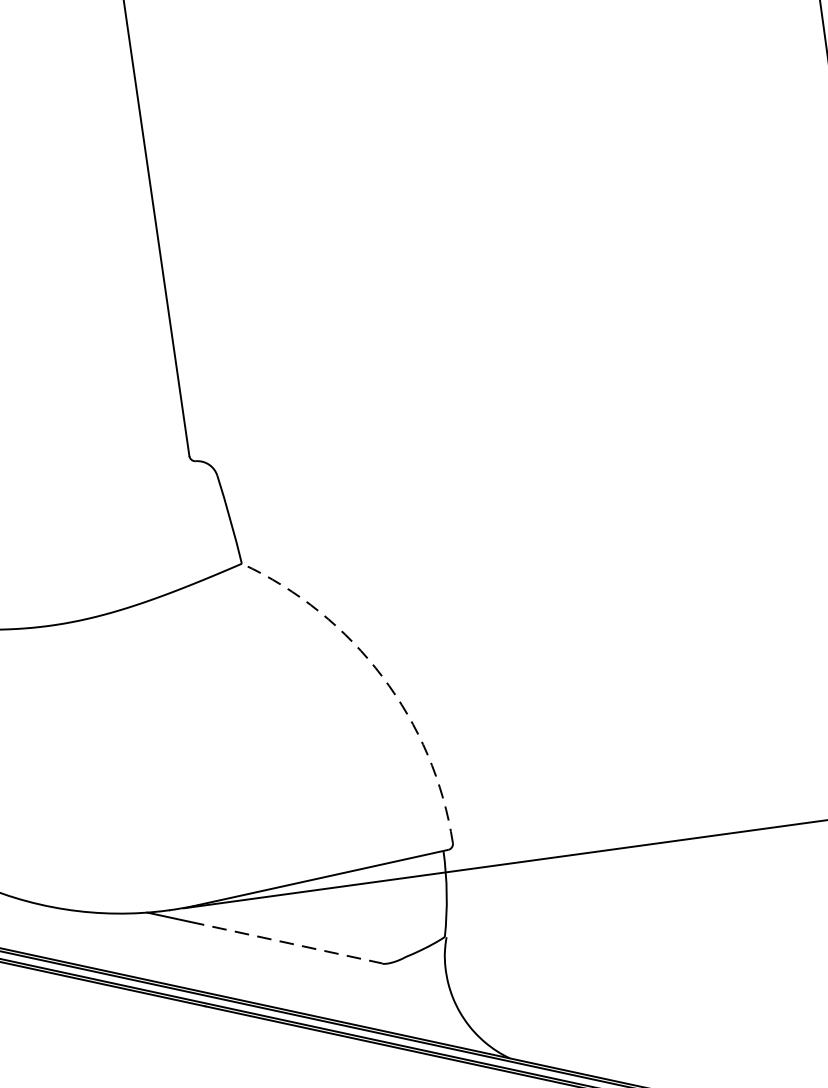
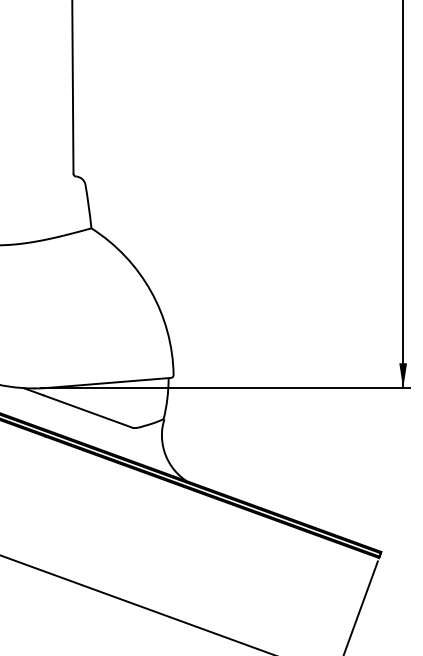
arc: (381, 677) -> (150, 291), dashed -> solid
line: (287, 942) -> (88, 411), dashed -> solid

